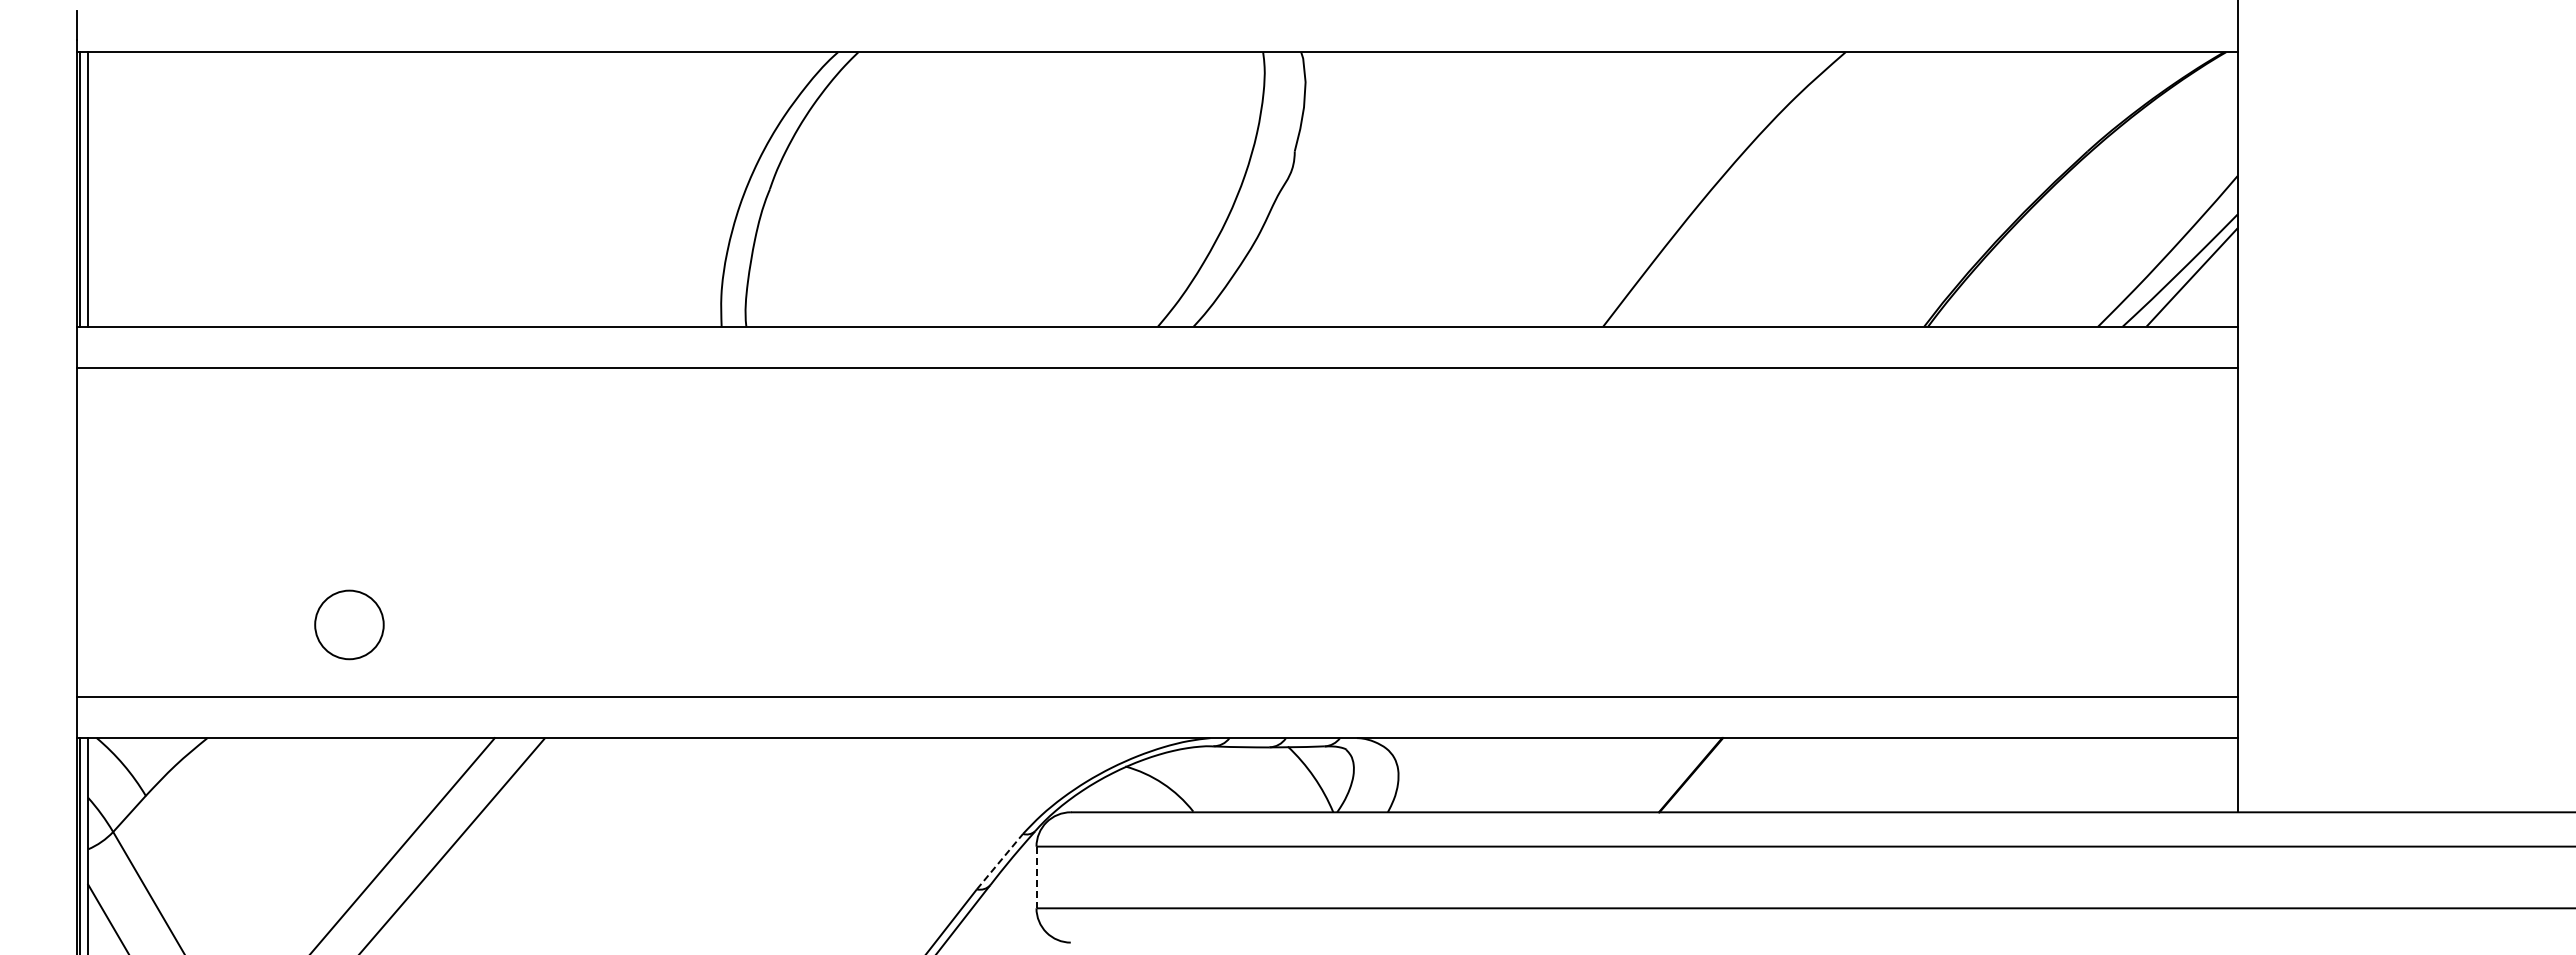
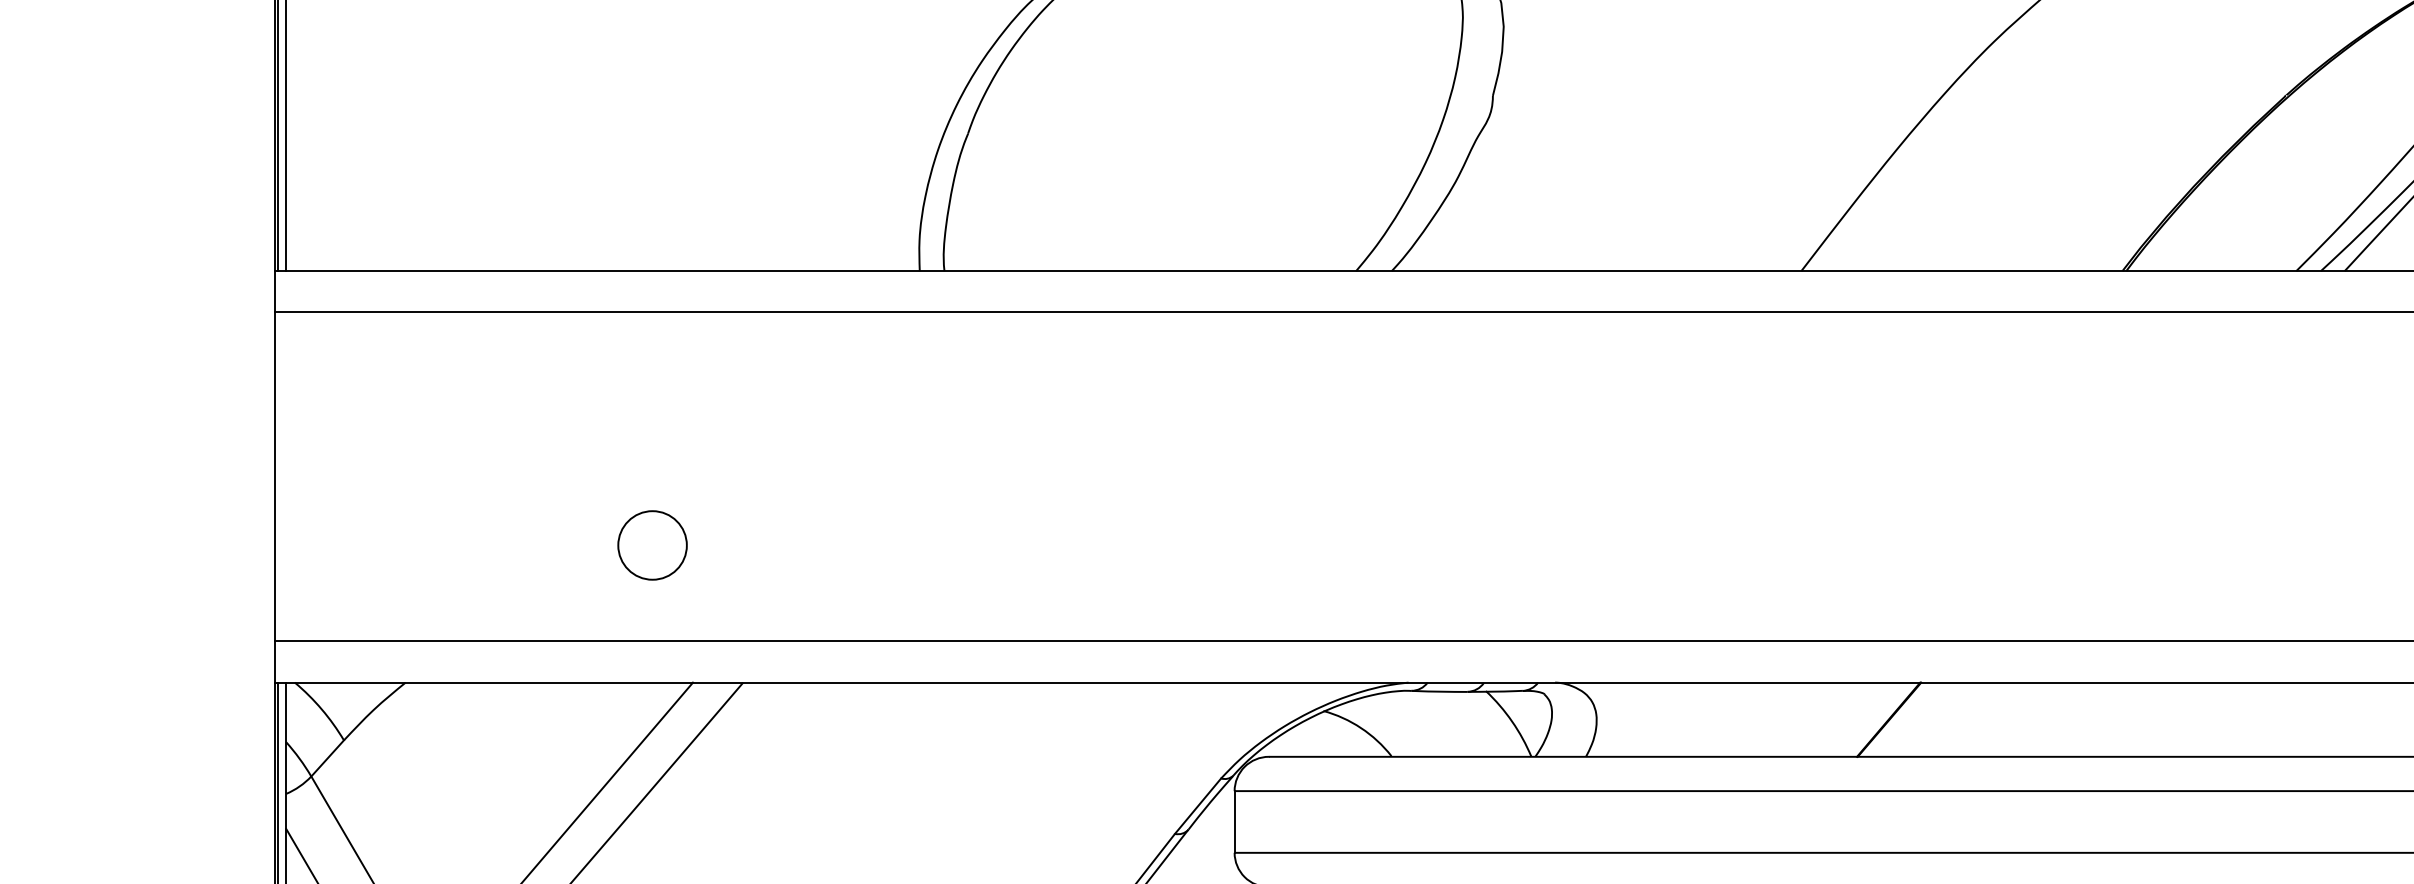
circle: (349, 624) -> (652, 545), moved
line: (1000, 861) -> (1198, 806), dashed -> solid
line: (1036, 877) -> (1234, 822), dashed -> solid

